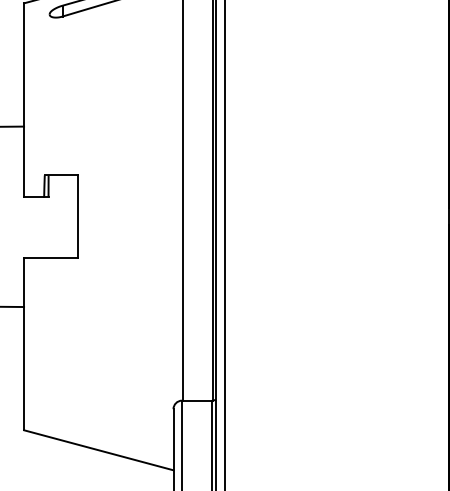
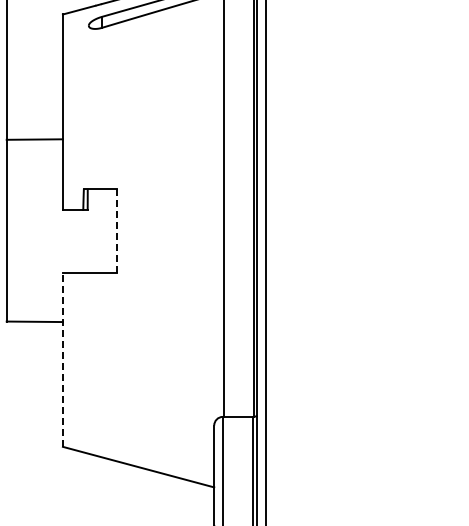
line: (77, 216) -> (117, 230), solid -> dashed
line: (23, 344) -> (62, 359), solid -> dashed

